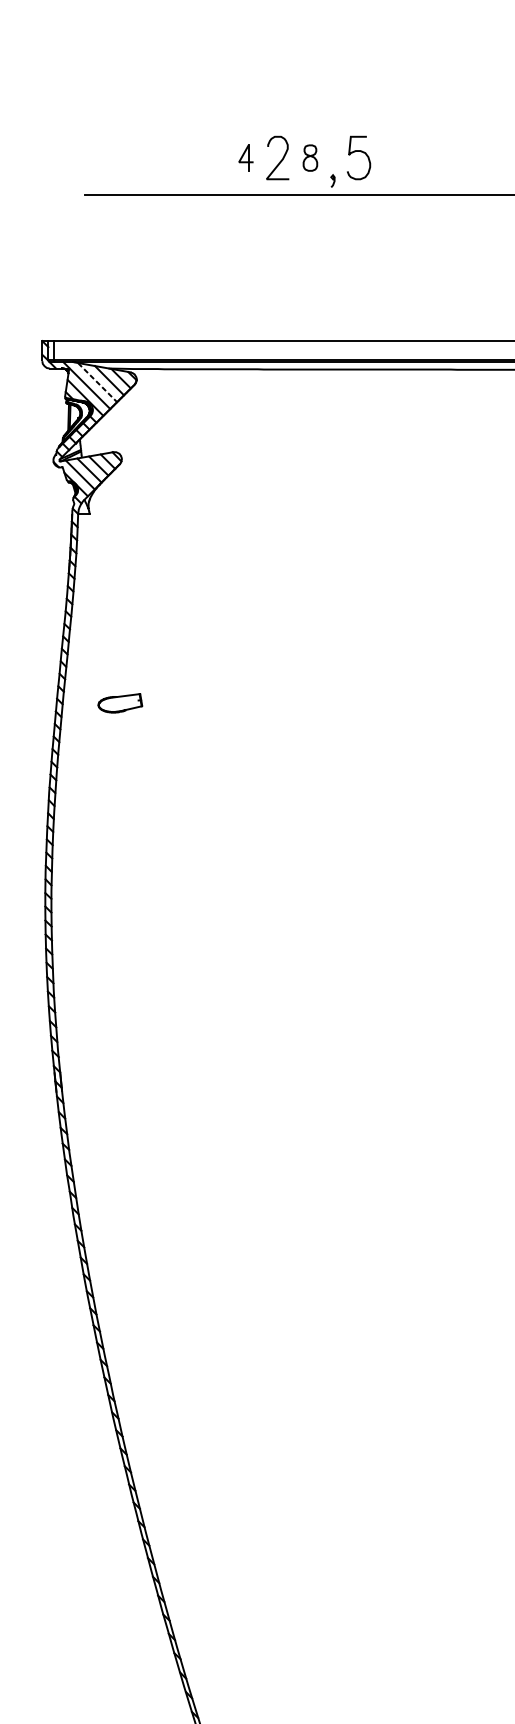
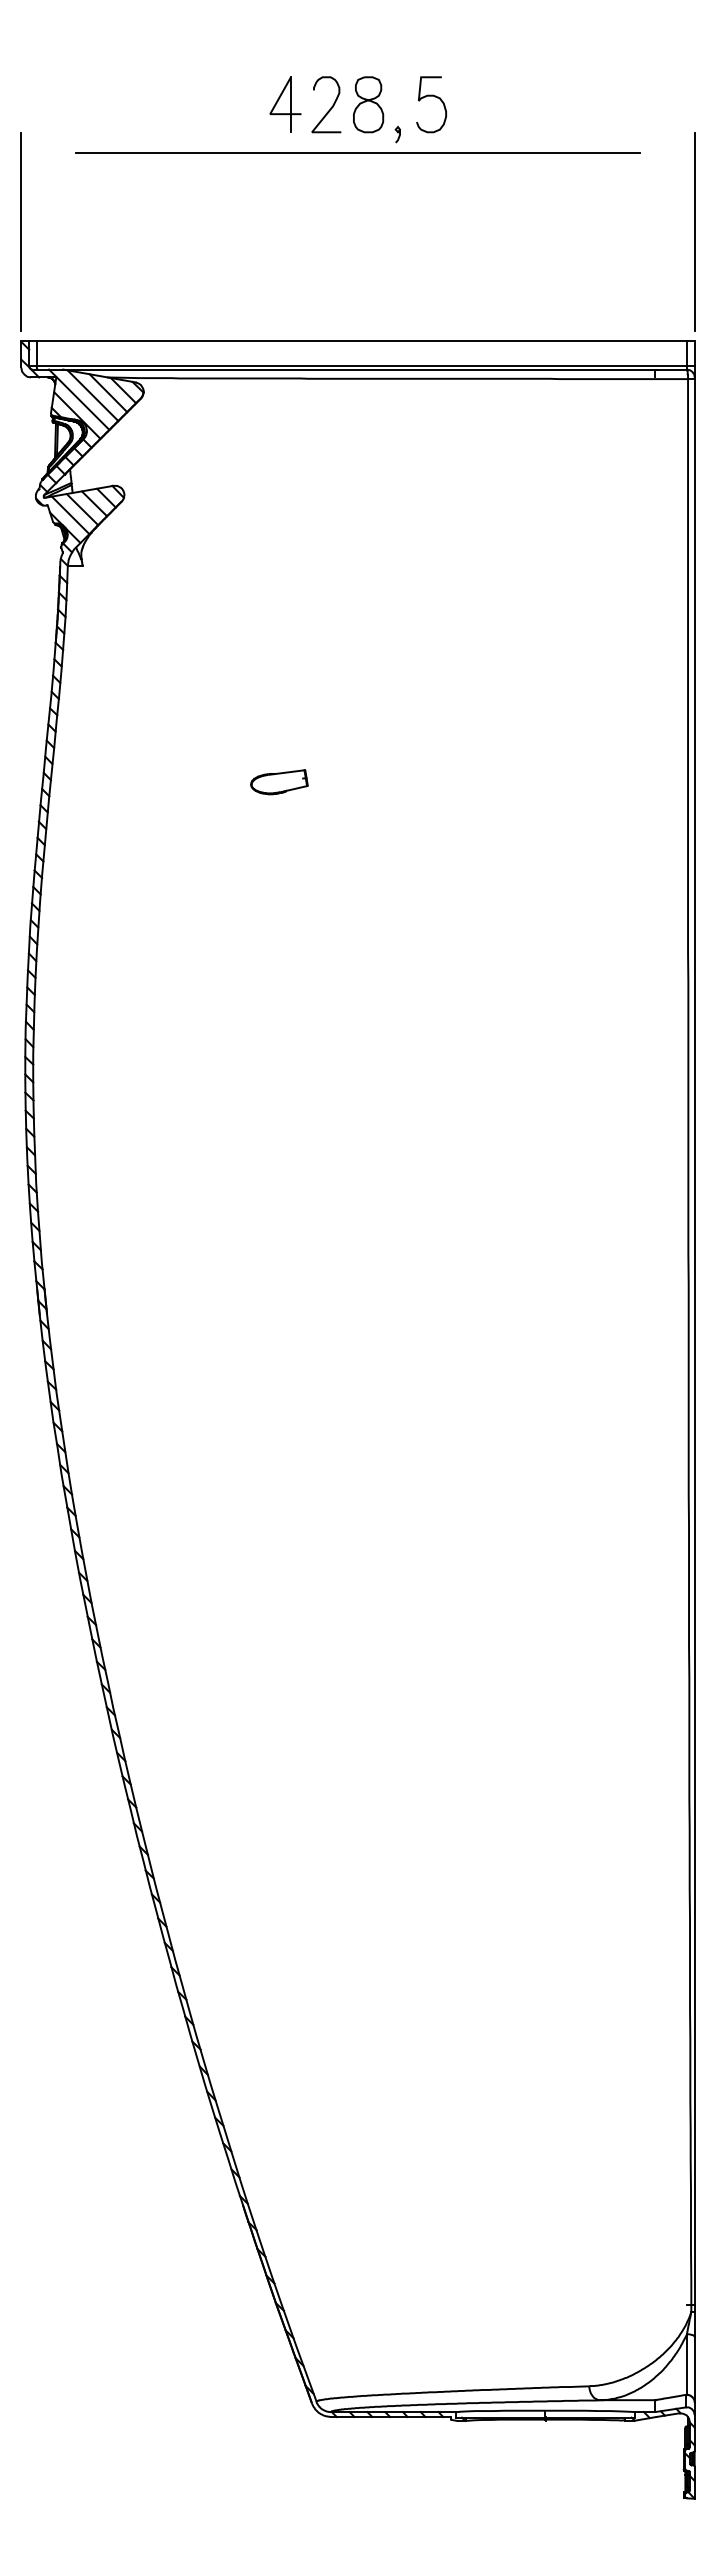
part: (246, 157) -> (285, 104), size x1.67
part: (310, 157) -> (368, 104), size x1.67
line: (42, 255) -> (21, 231), added
line: (97, 382) -> (93, 395), dashed -> solid
part: (120, 703) -> (279, 782), moved

